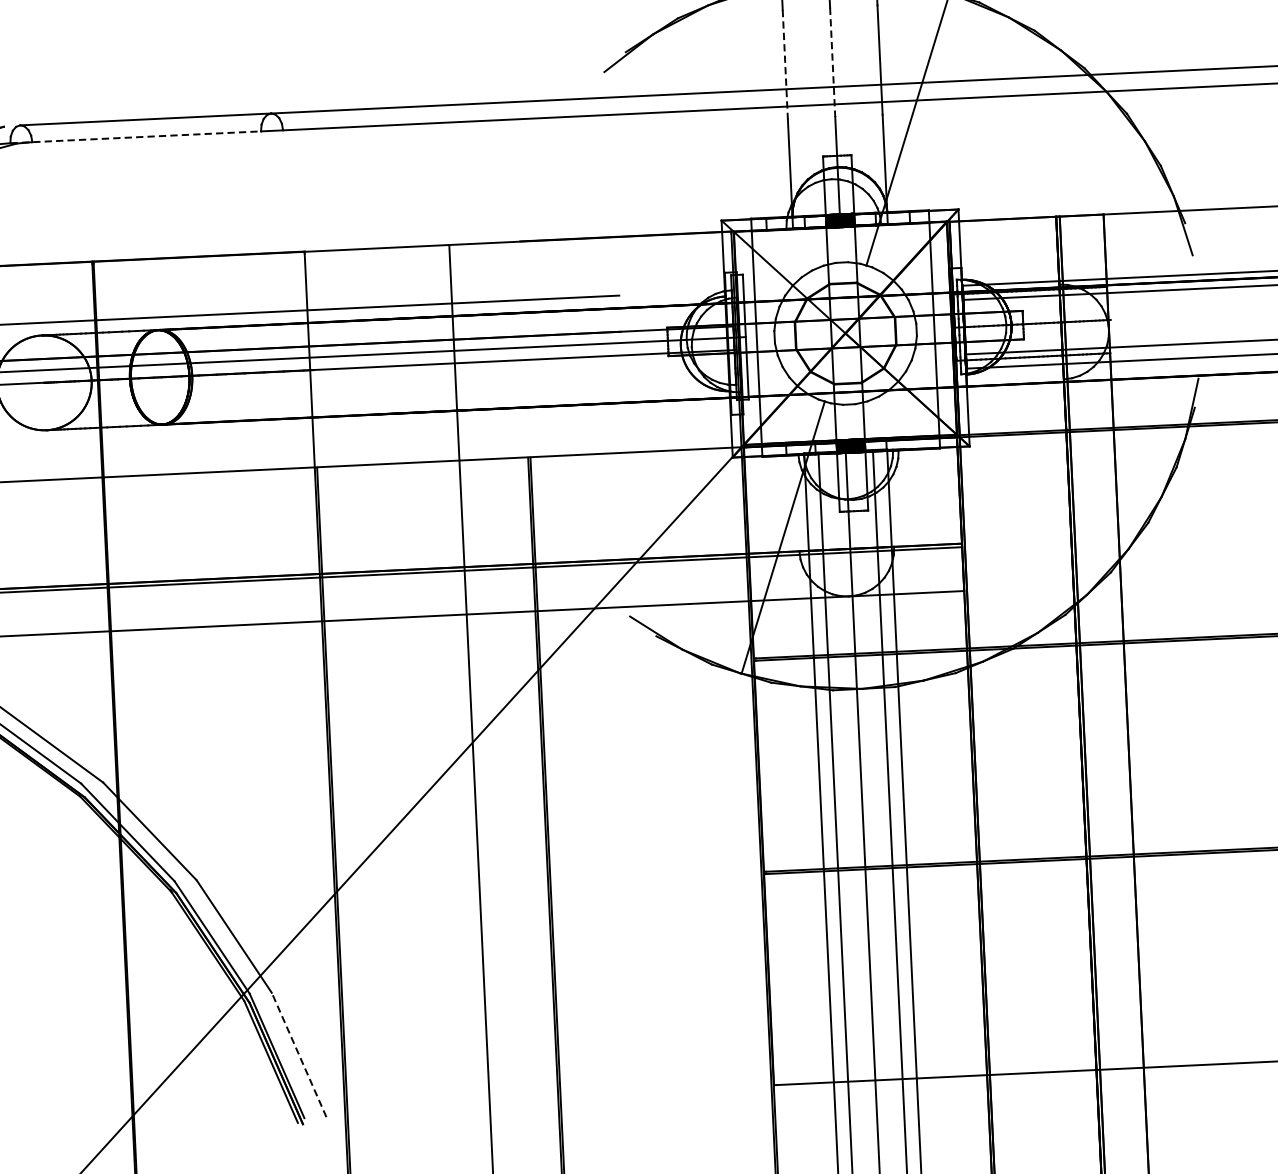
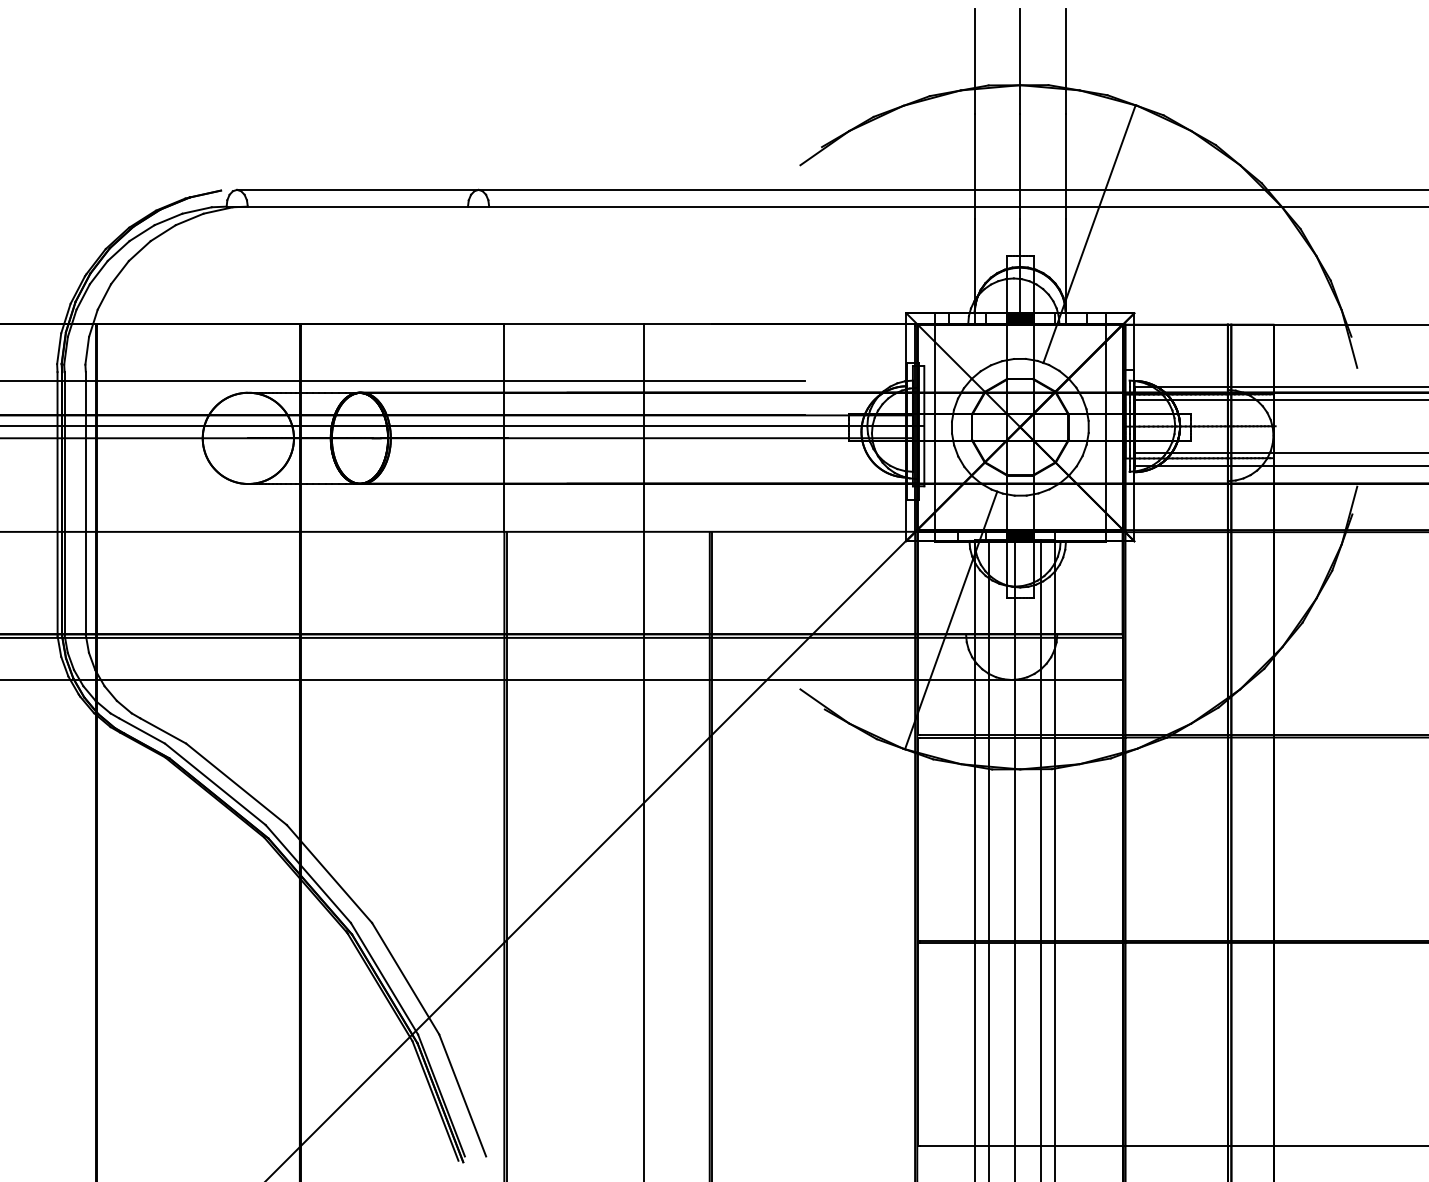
line: (833, 62) -> (1020, 166), dashed -> solid
line: (785, 64) -> (974, 166), dashed -> solid
line: (135, 137) -> (347, 206), dashed -> solid
line: (298, 1054) -> (462, 1095), dashed -> solid

